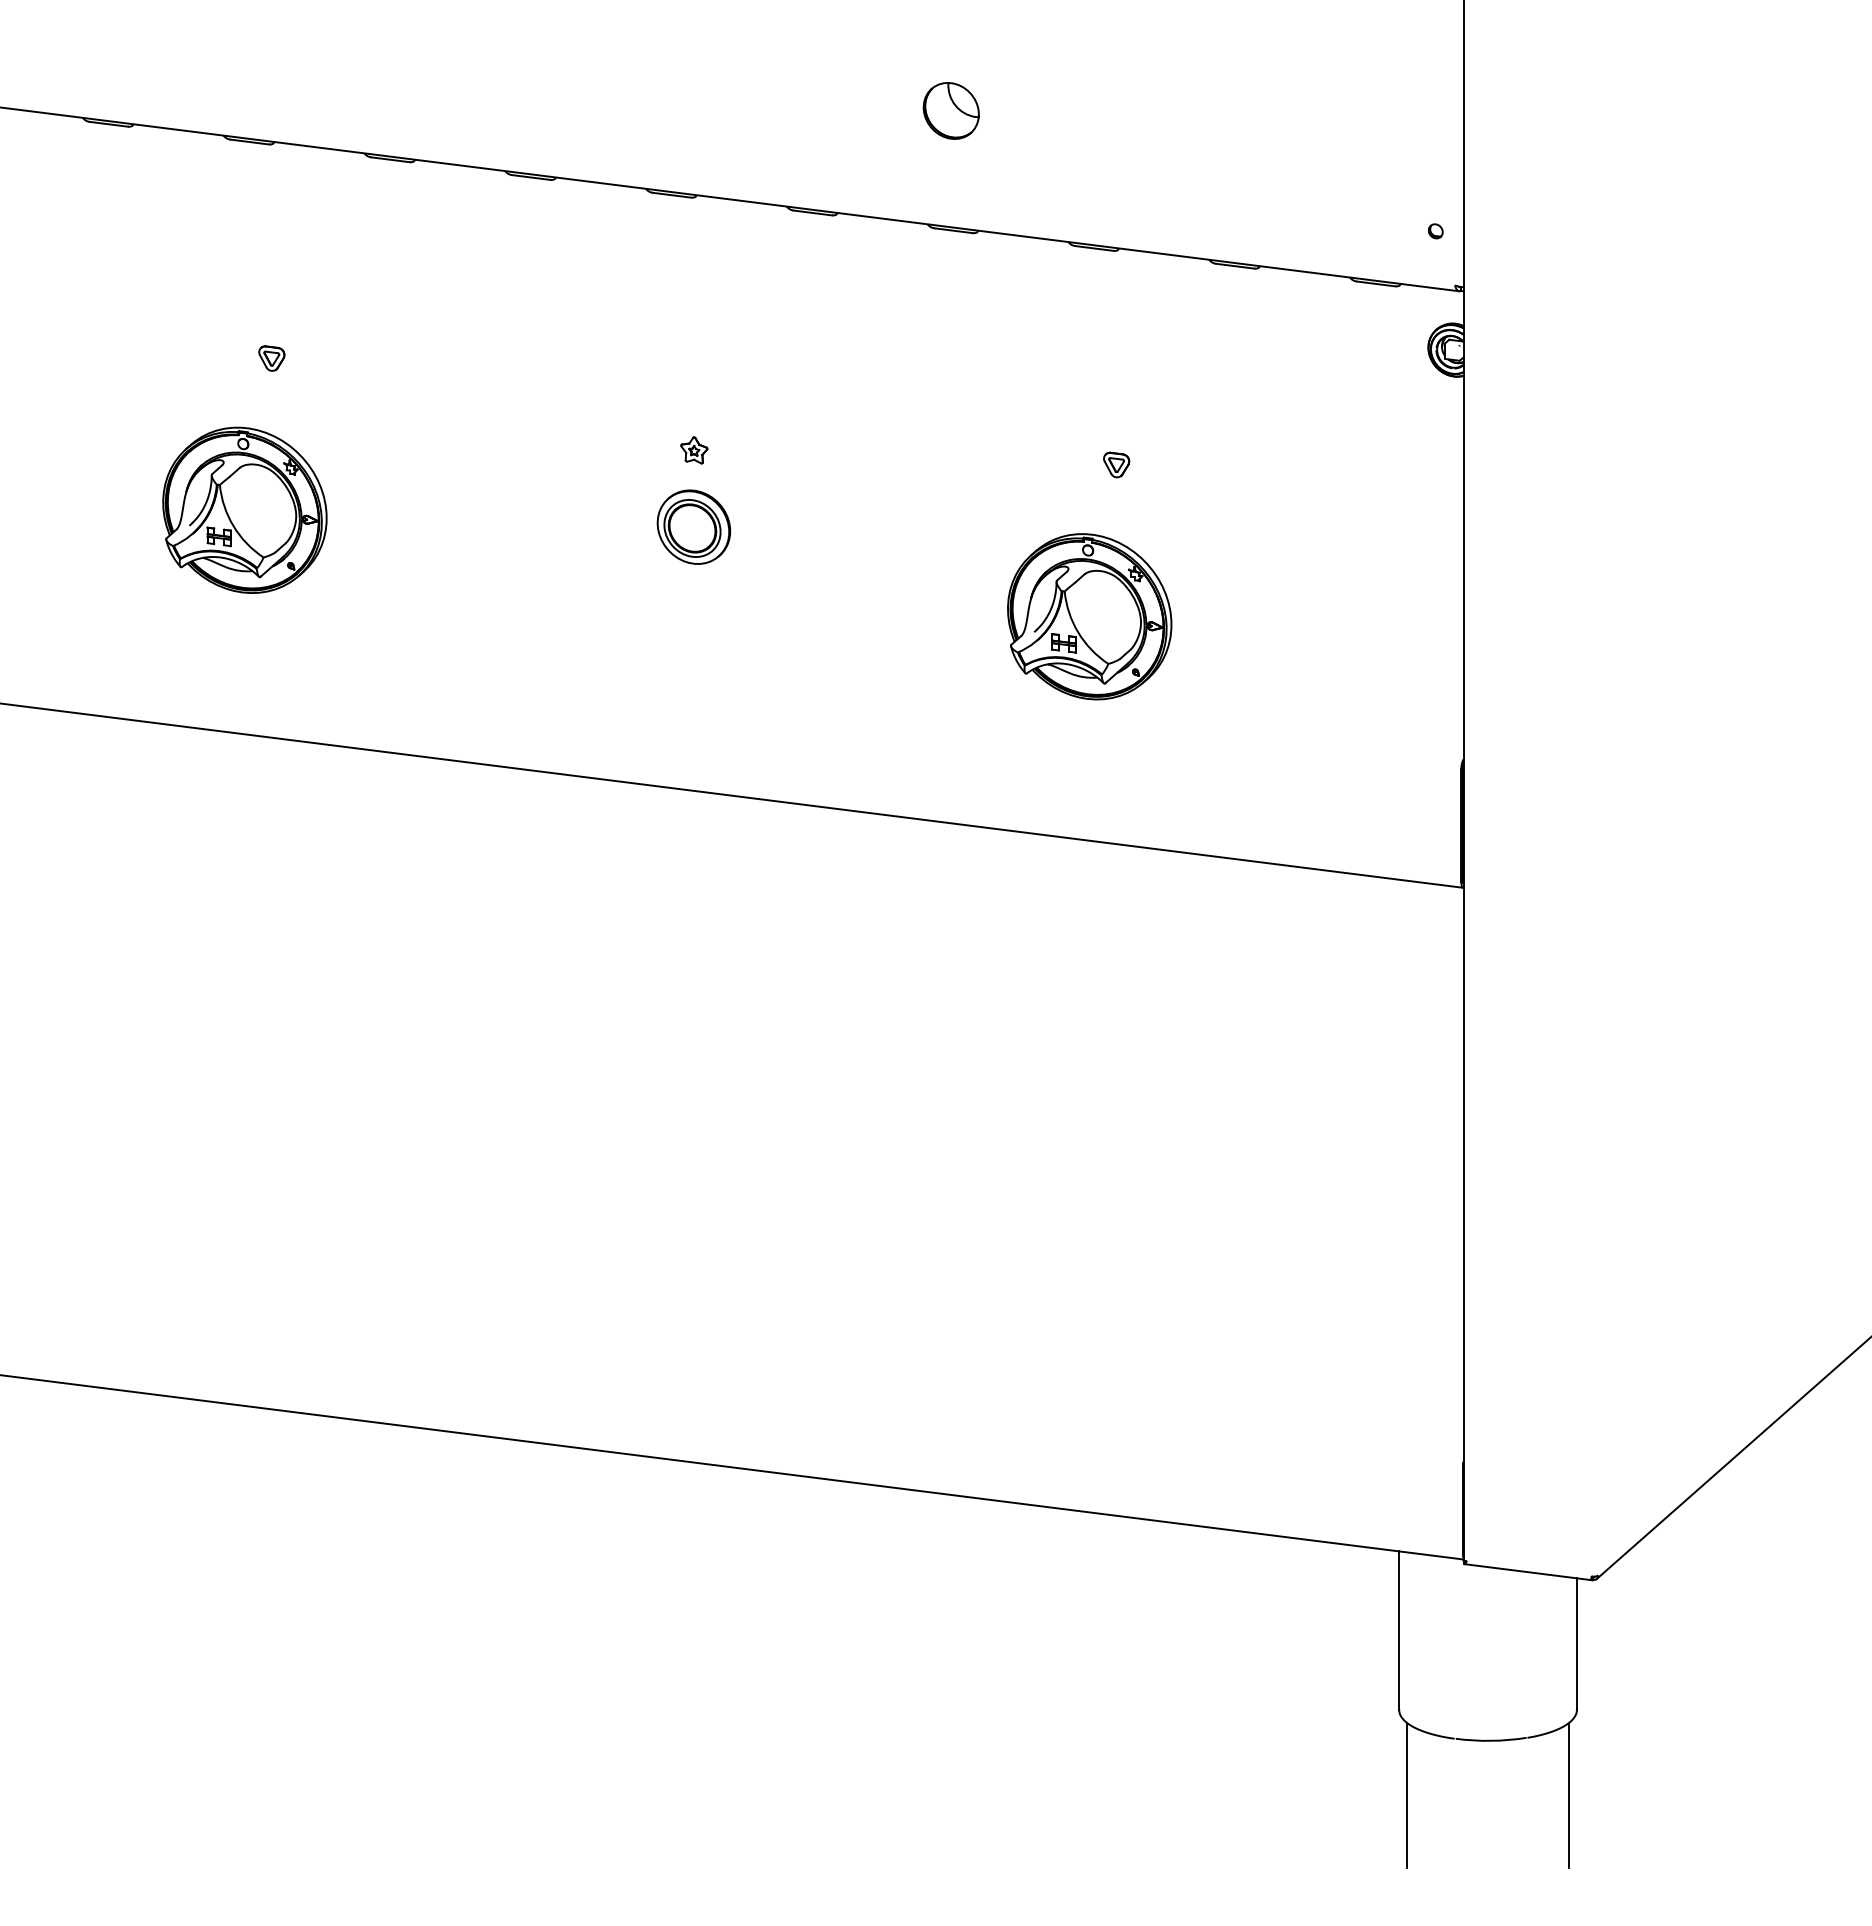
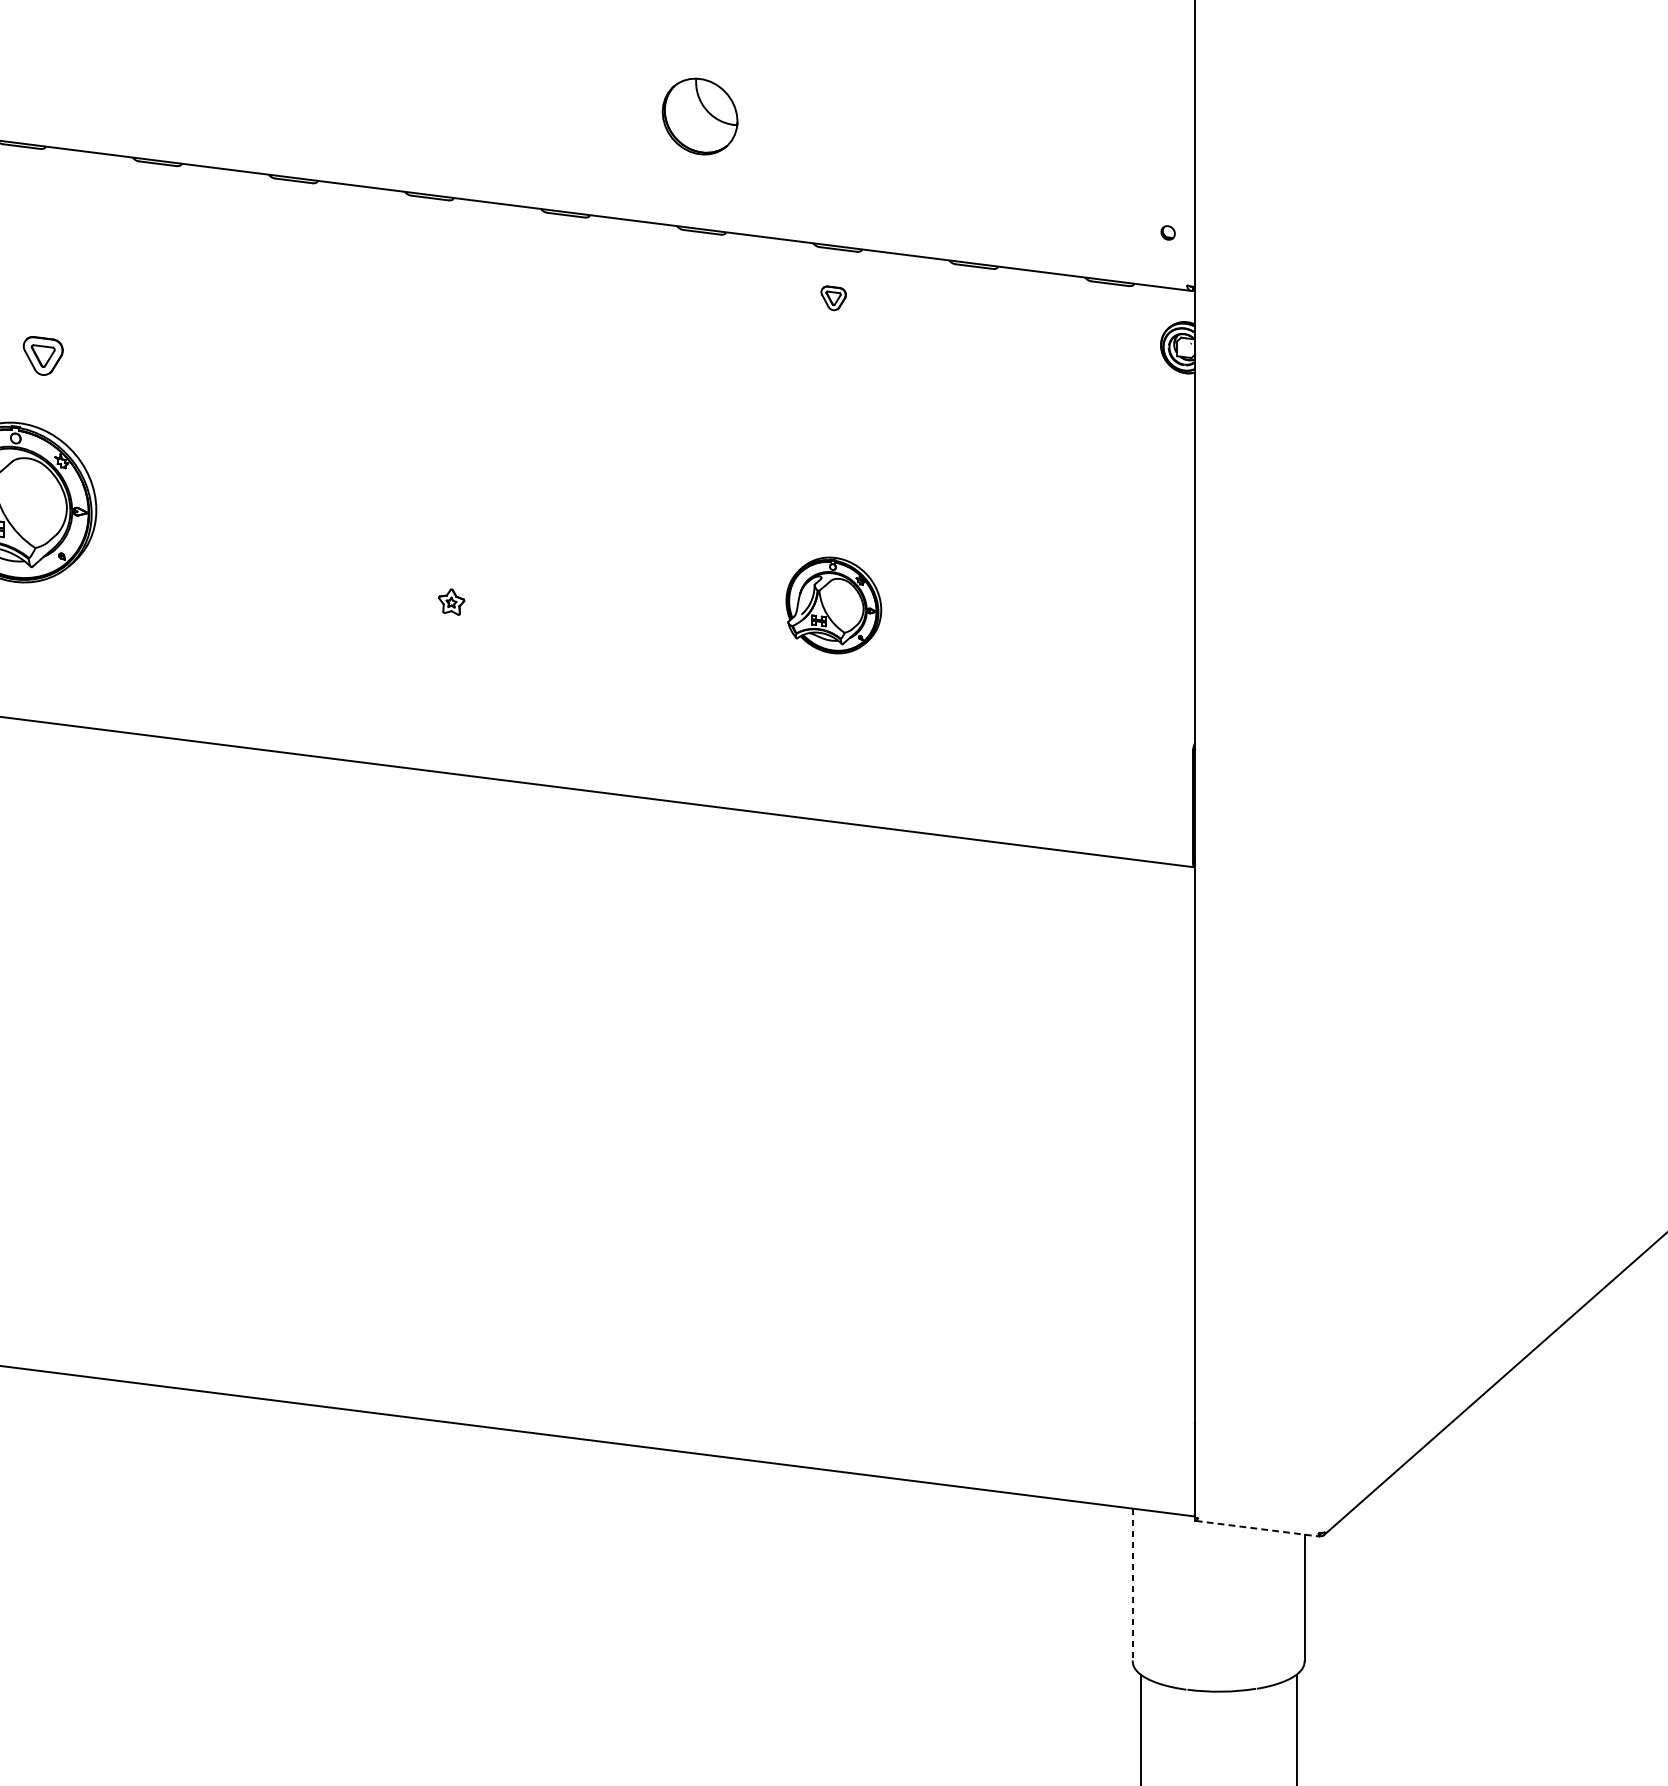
part: (950, 110) -> (699, 116), size x1.4
part: (271, 358) -> (43, 355), size x1.6
part: (694, 450) -> (451, 602), moved
part: (1116, 464) -> (833, 297), moved
part: (693, 526) -> (450, 518), removed
part: (1089, 616) -> (833, 605), size x0.6
line: (1528, 1572) -> (1257, 1529), solid -> dashed
line: (1399, 1630) -> (1133, 1585), solid -> dashed

